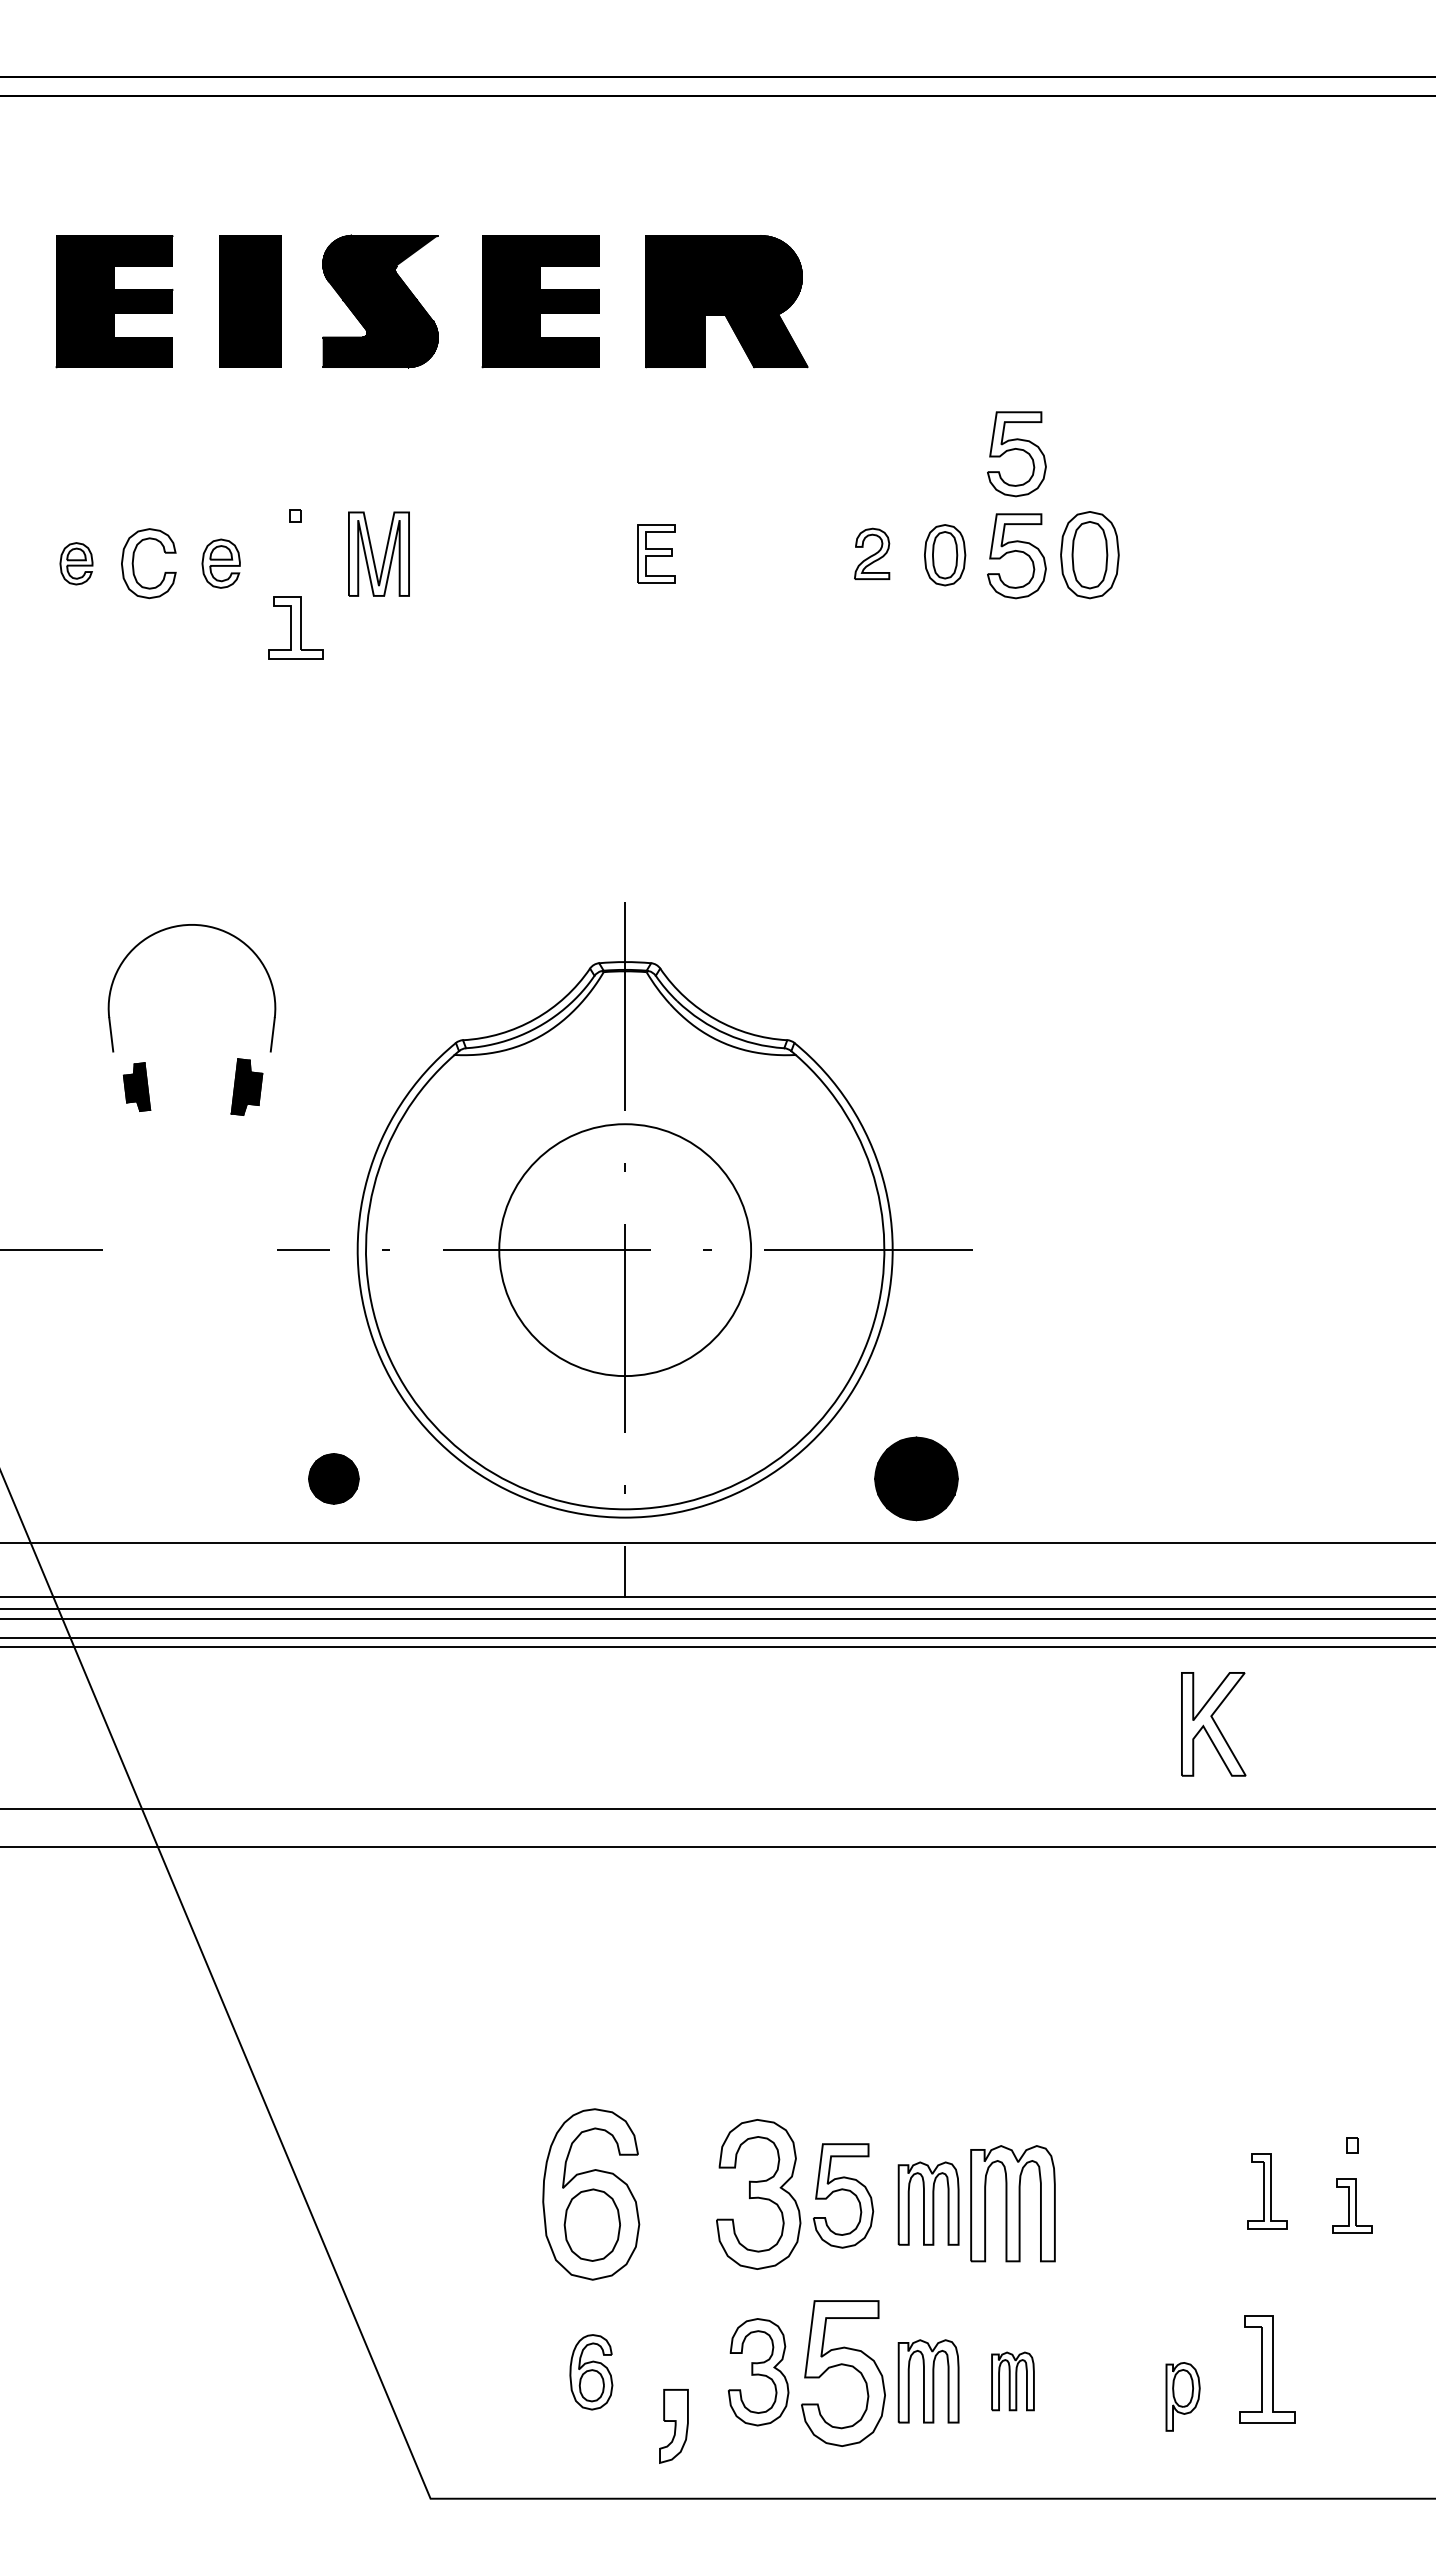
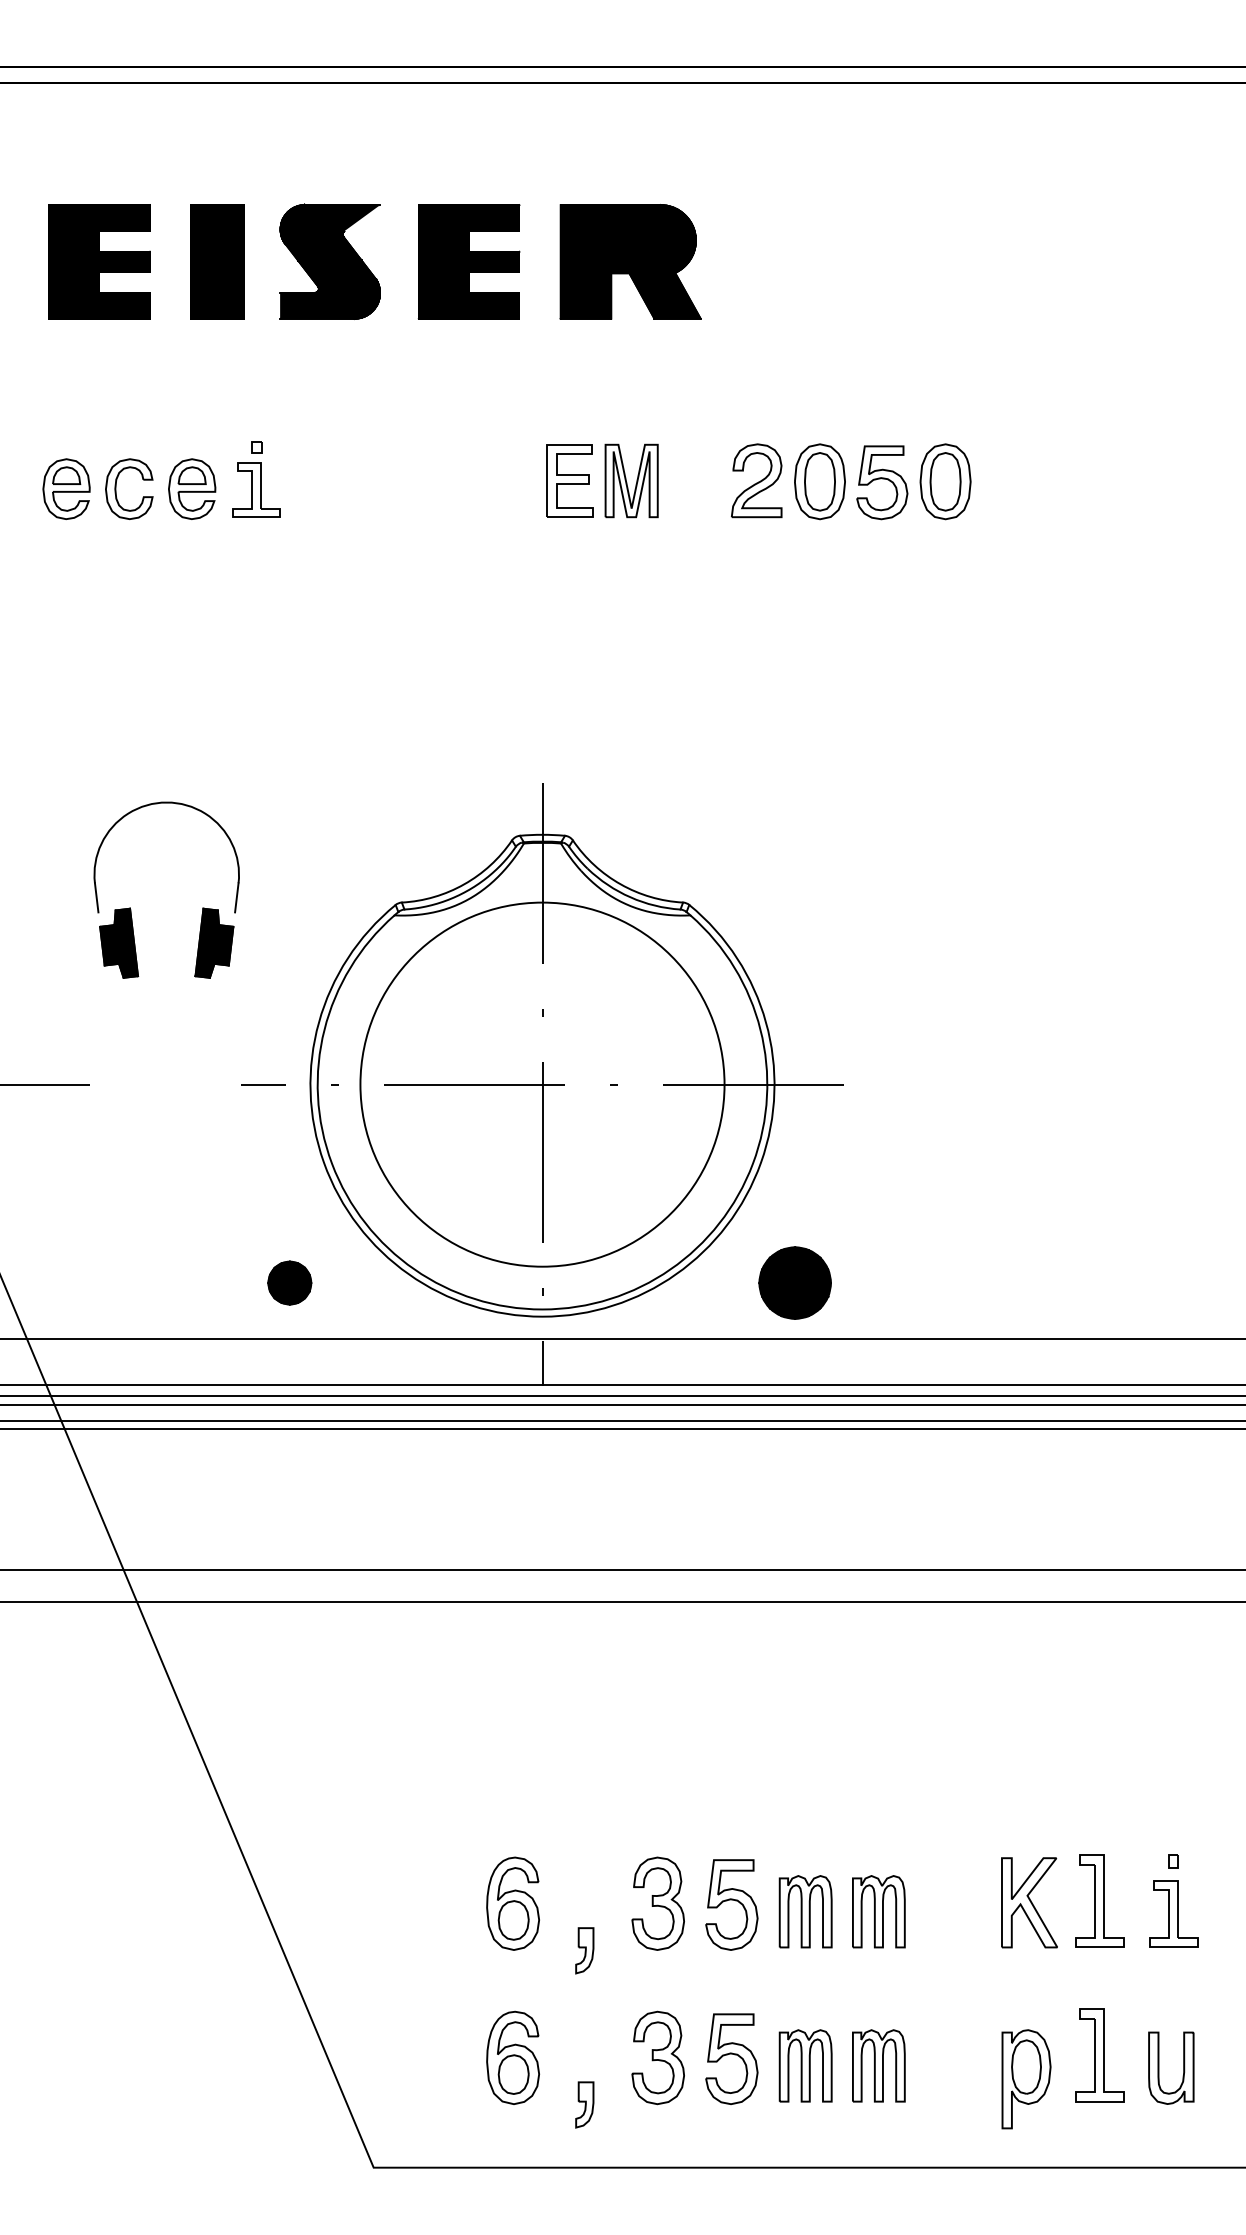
part: (1016, 454) -> (881, 394), removed
part: (378, 553) -> (631, 480), moved
part: (656, 553) -> (569, 480), size x1.43
part: (871, 553) -> (756, 480), size x1.67
part: (944, 555) -> (819, 482), size x1.43
part: (76, 563) -> (66, 489), size x1.67
part: (220, 563) -> (191, 489), size x1.43
part: (295, 627) -> (256, 489), moved
part: (136, 1086) -> (118, 942), size x1.67
part: (246, 1086) -> (214, 942), size x1.43
circle: (625, 1250) -> (542, 1084), size x1.67
part: (1213, 1724) -> (1029, 1902), moved
part: (1267, 2191) -> (1099, 1901), size x1.43
part: (591, 2194) -> (513, 1903), size x0.62
part: (758, 2194) -> (658, 1903), size x0.71
part: (1012, 2203) -> (878, 1911), size x0.71
part: (1352, 2206) -> (1173, 1914), size x1.43
part: (673, 2248) -> (584, 1950), added
part: (591, 2372) -> (513, 2058), size x1.43
part: (843, 2373) -> (731, 2059), size x0.71
part: (1012, 2381) -> (878, 2066), size x1.43
part: (1336, 2384) -> (1159, 2068), added
part: (1182, 2396) -> (1025, 2079), size x1.67
part: (673, 2426) -> (584, 2105), size x0.71

